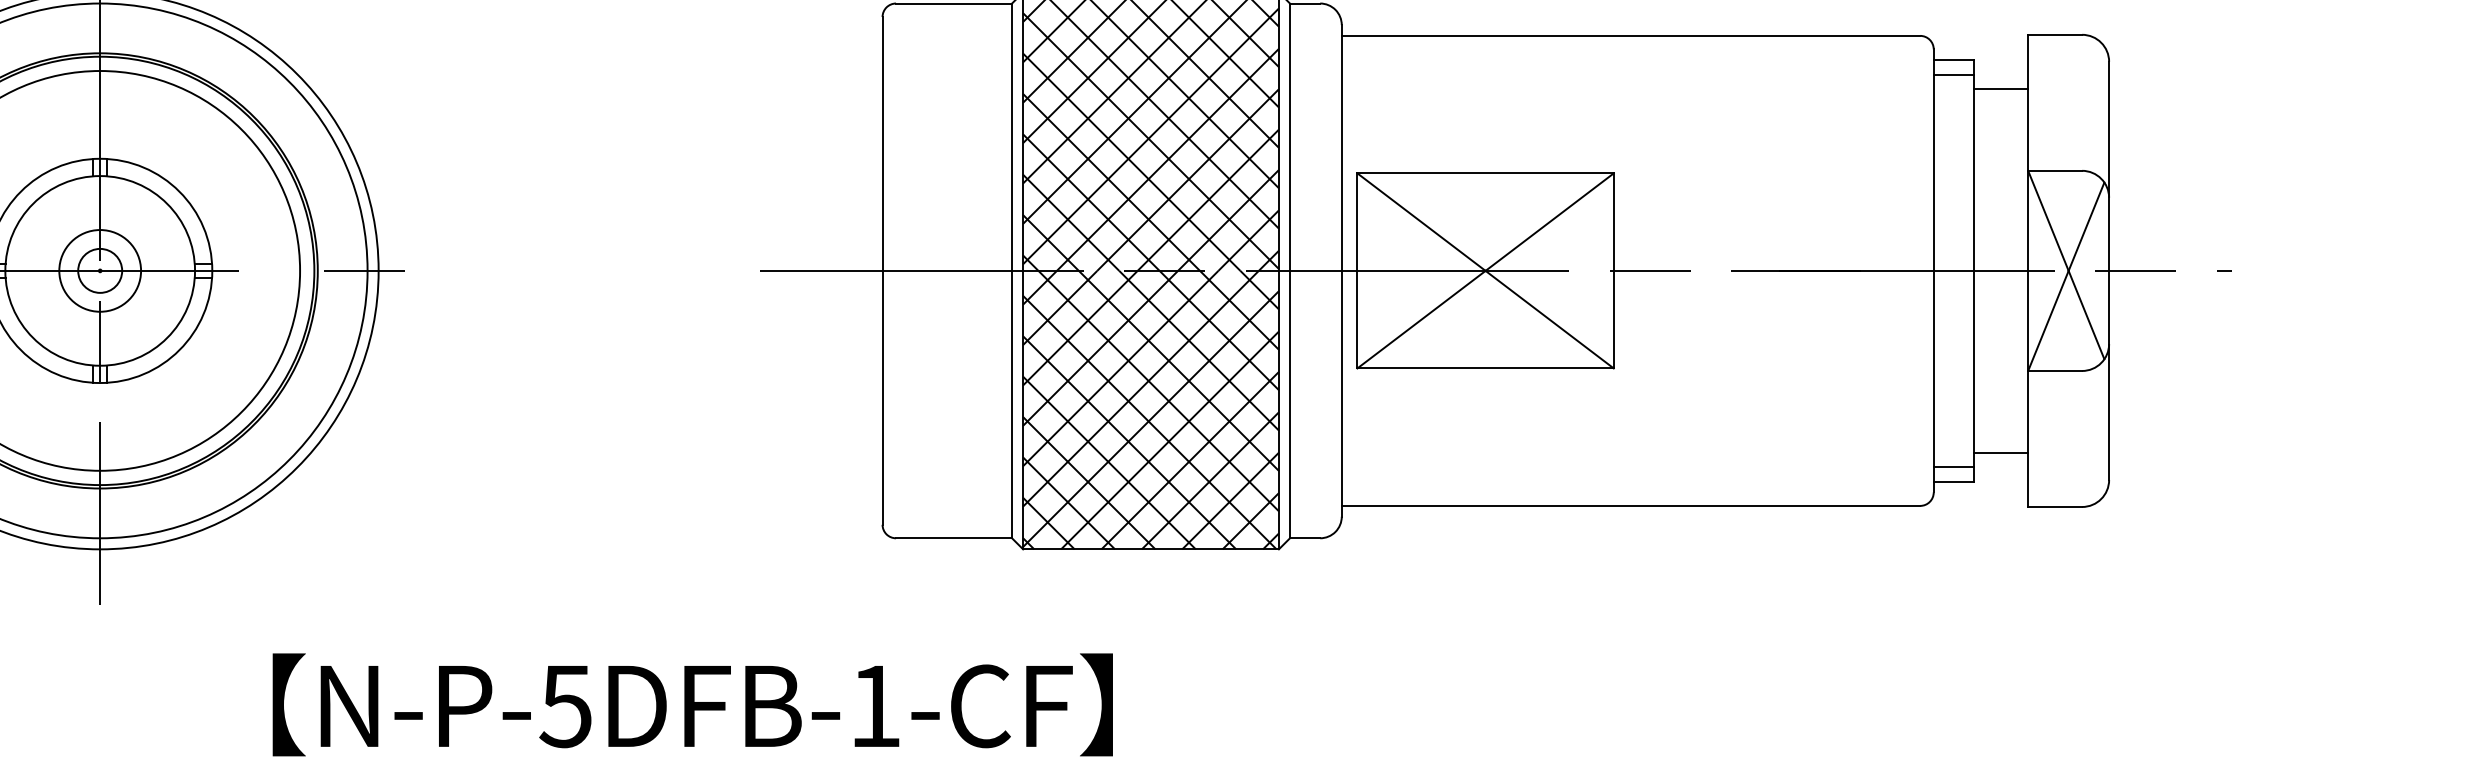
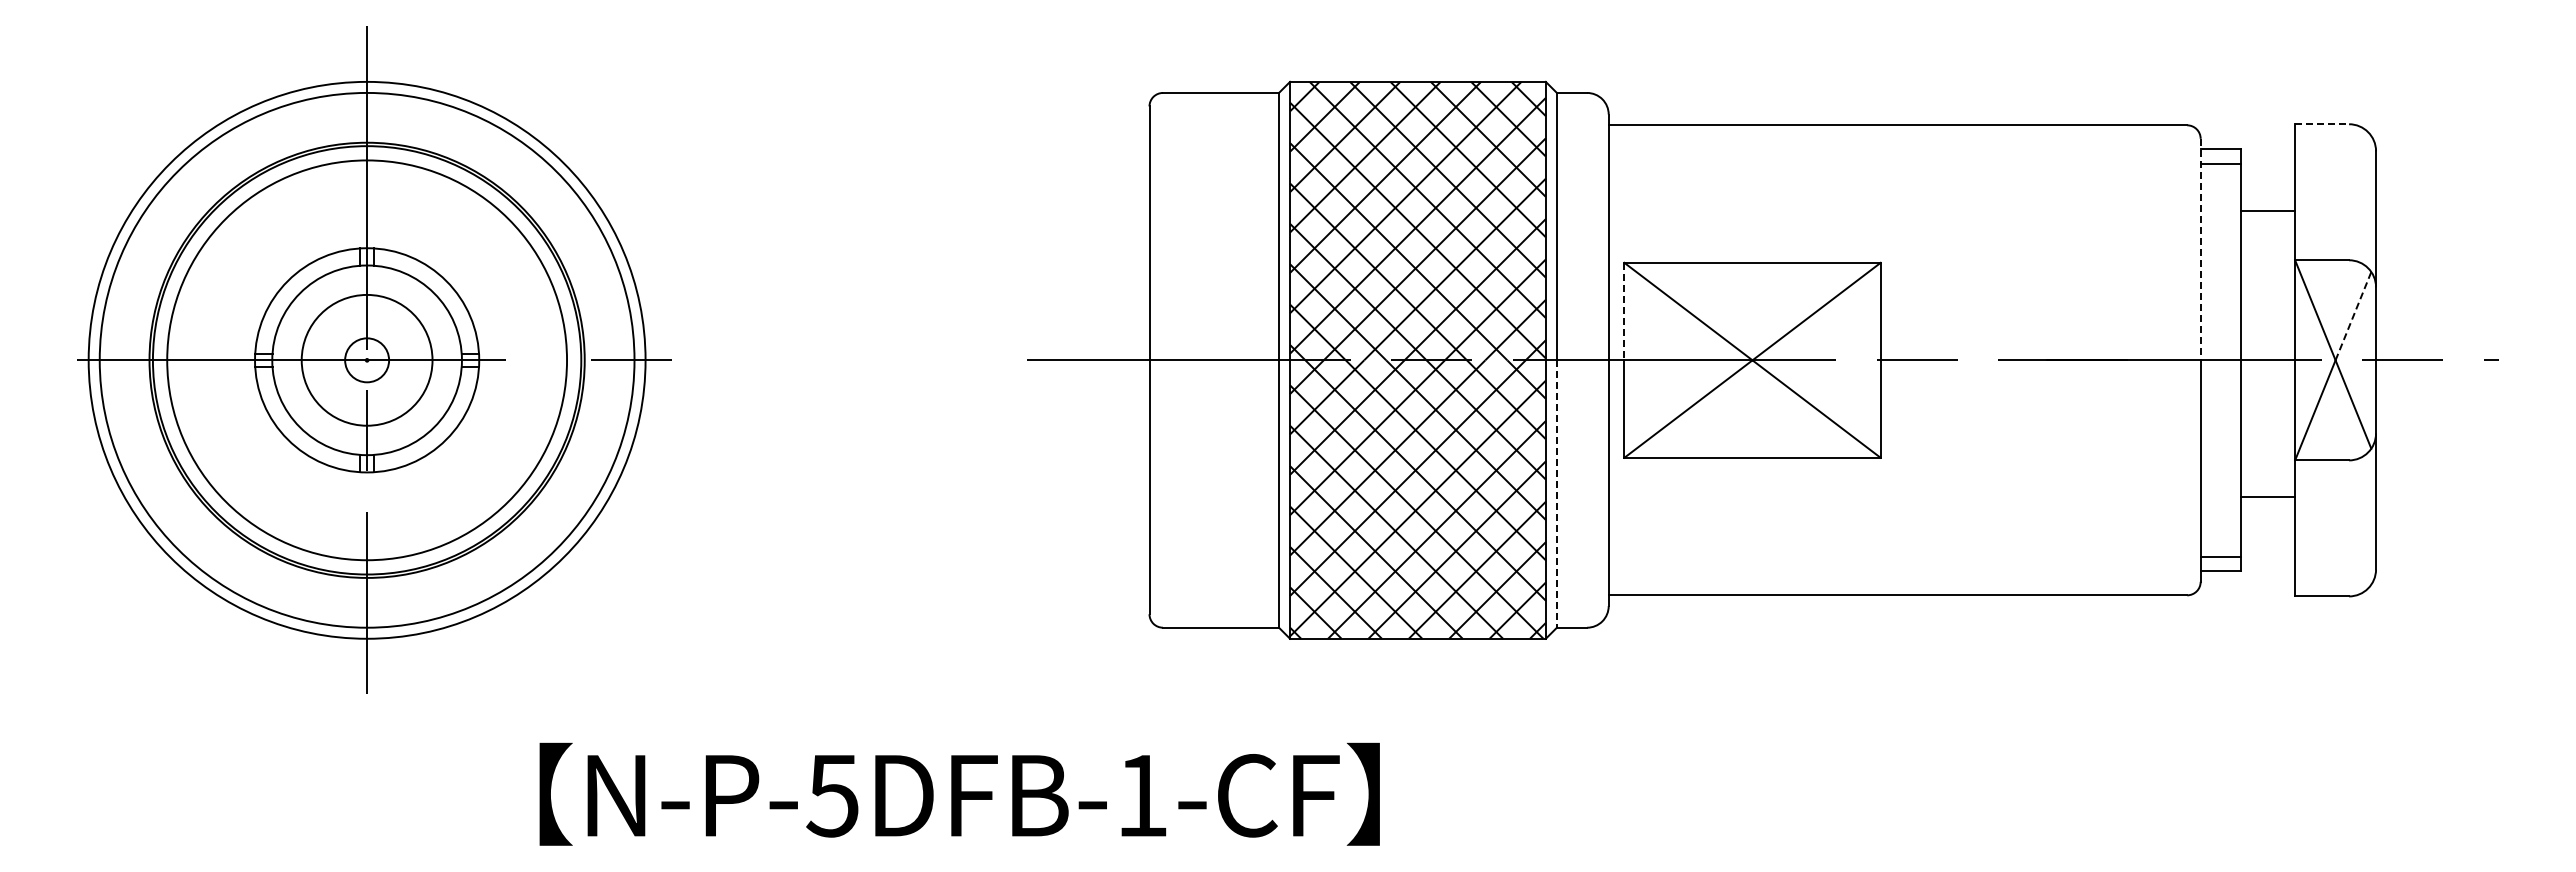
line: (2055, 35) -> (2322, 124), solid -> dashed
line: (2001, 89) -> (2268, 211), moved
line: (1933, 160) -> (2200, 249), solid -> dashed
line: (1357, 222) -> (1624, 311), solid -> dashed
line: (2086, 227) -> (2353, 316), solid -> dashed
circle: (100, 271) -> (367, 360), size x1.6
line: (1289, 405) -> (1556, 494), solid -> dashed
line: (2001, 453) -> (2268, 497), moved

